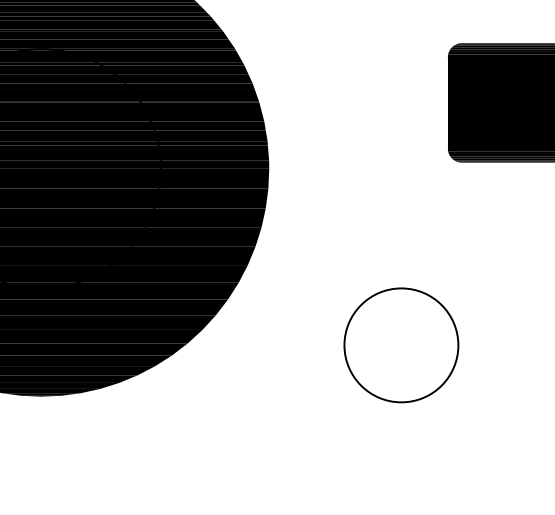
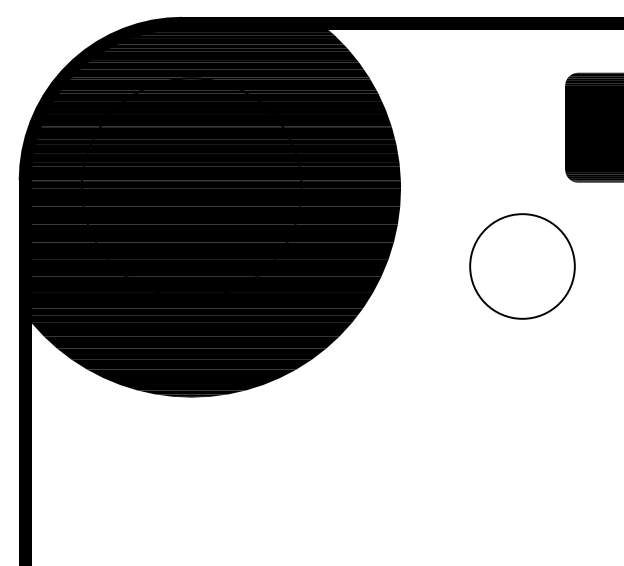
part: (401, 345) -> (522, 266), moved

